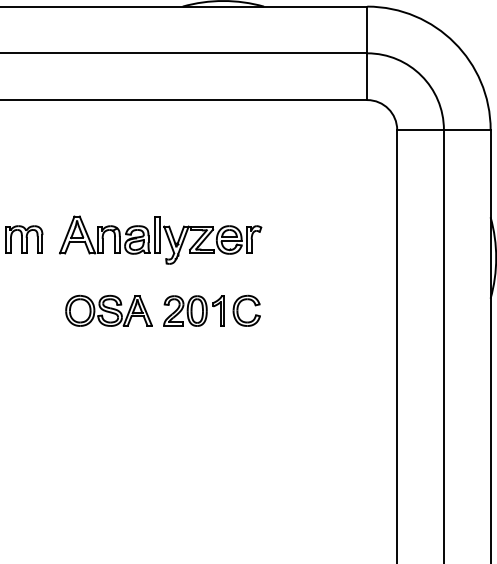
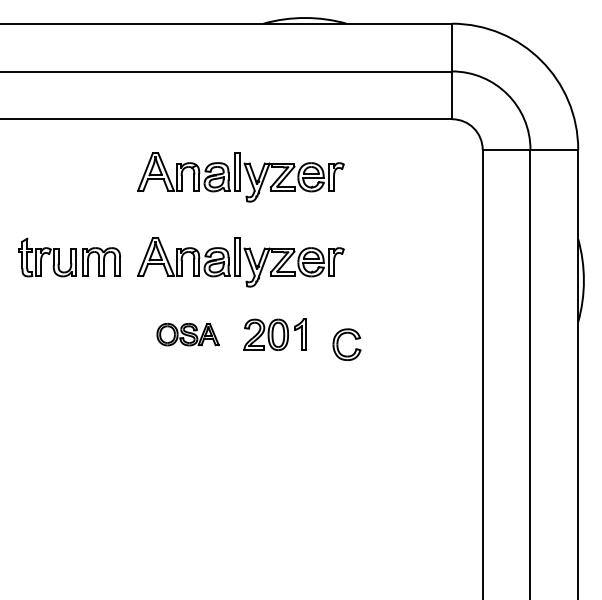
part: (160, 157) -> (240, 177), added
part: (108, 310) -> (187, 334), size x0.7
part: (238, 310) -> (338, 344), moved

